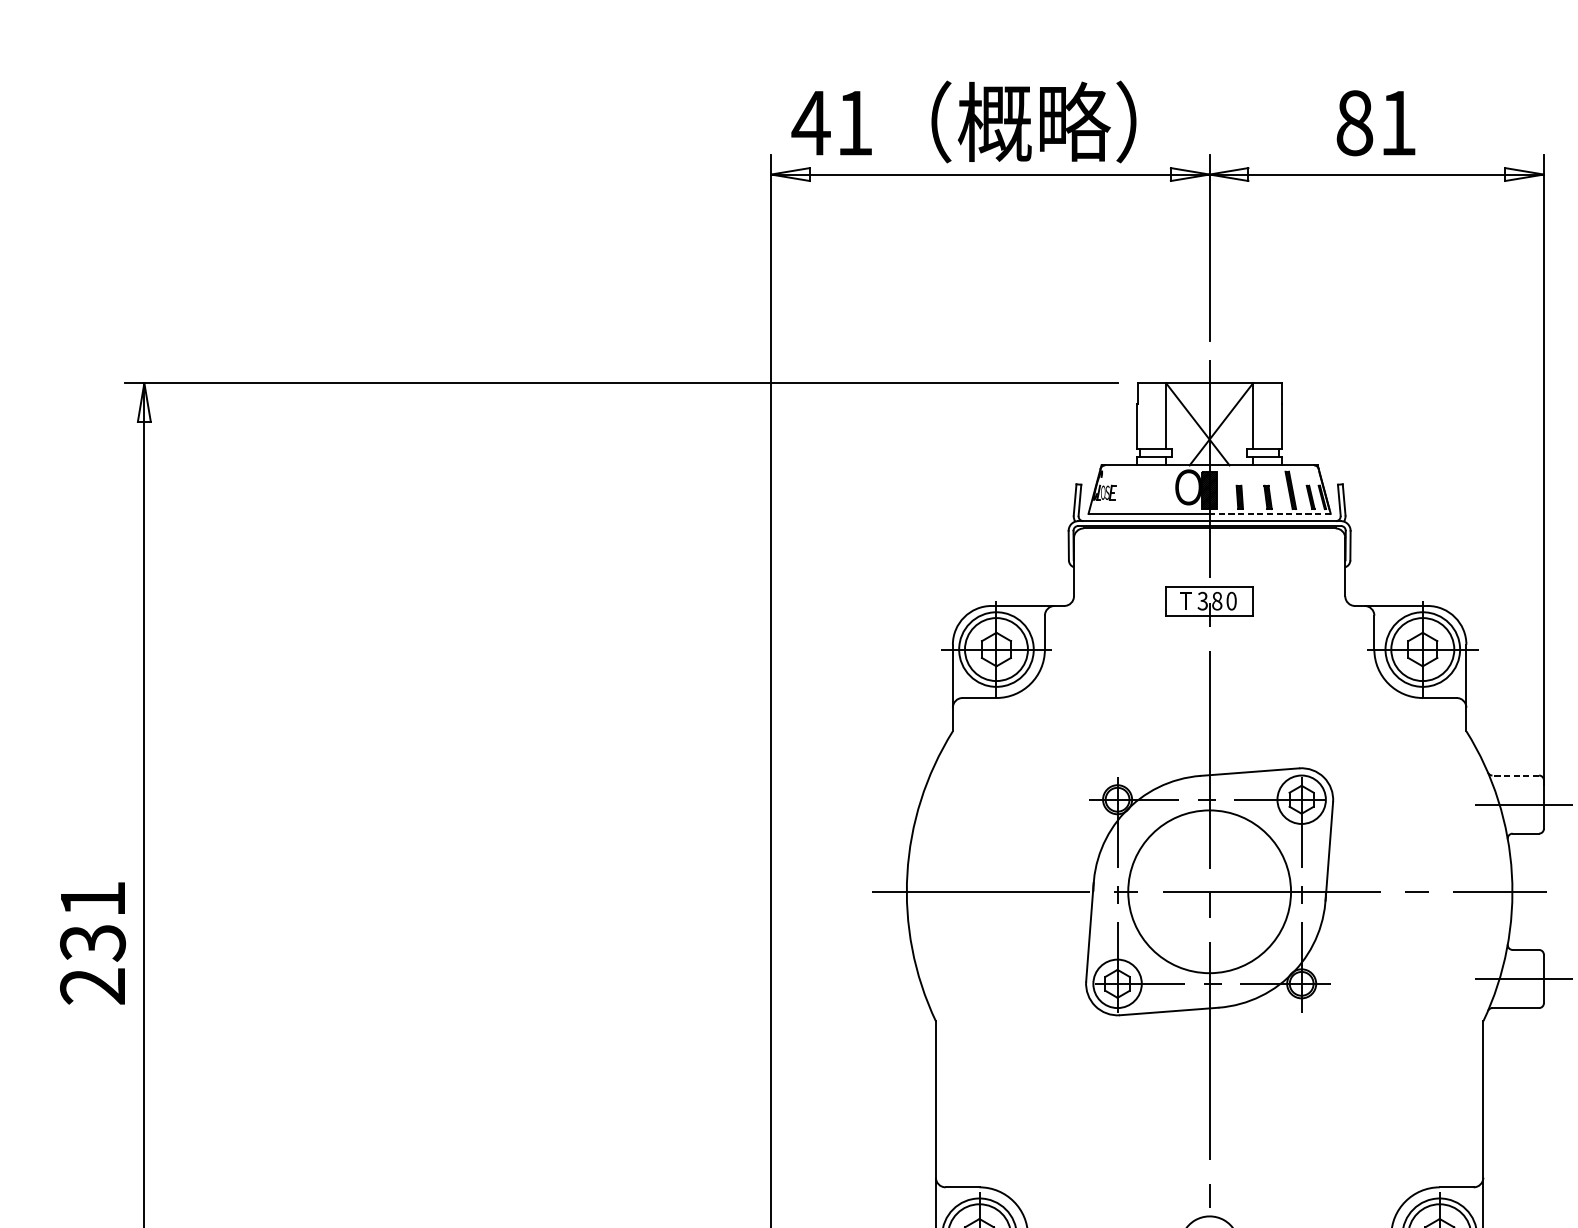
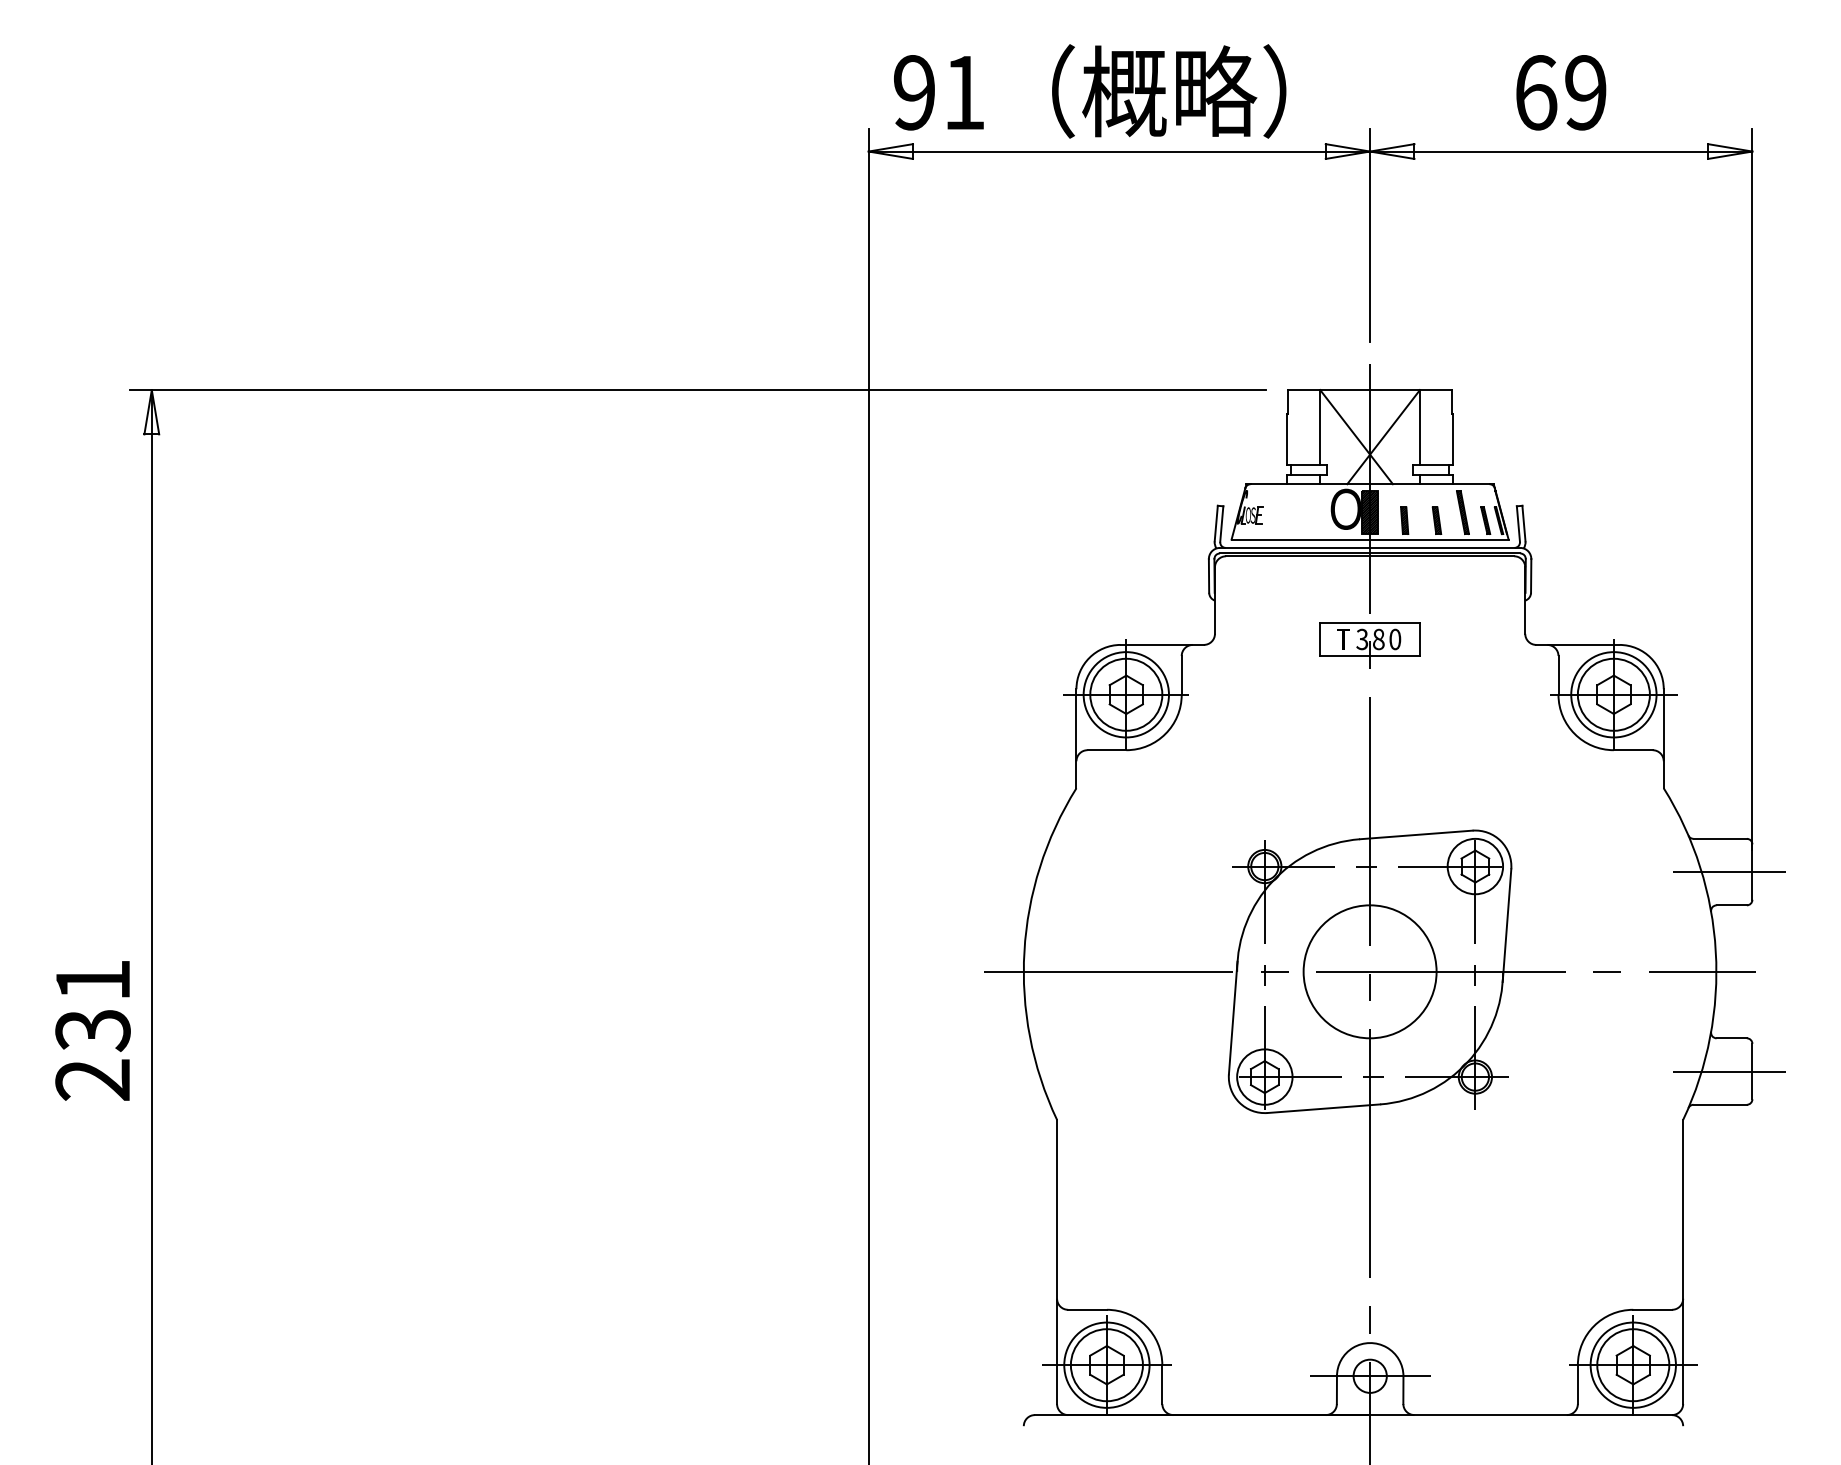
text: (810, 122) -> (913, 92), 41 -> 91
text: (1376, 122) -> (1560, 92), 81 -> 69
line: (1269, 513) -> (1438, 539), dashed -> solid
line: (1516, 775) -> (1720, 838), dashed -> solid
circle: (1209, 891) -> (1369, 971), size x0.71

